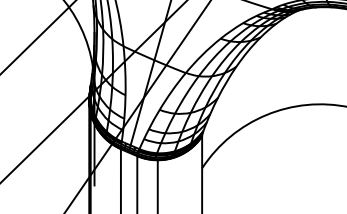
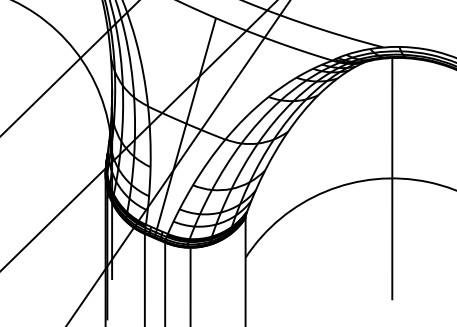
line: (320, 104) -> (392, 178), added

